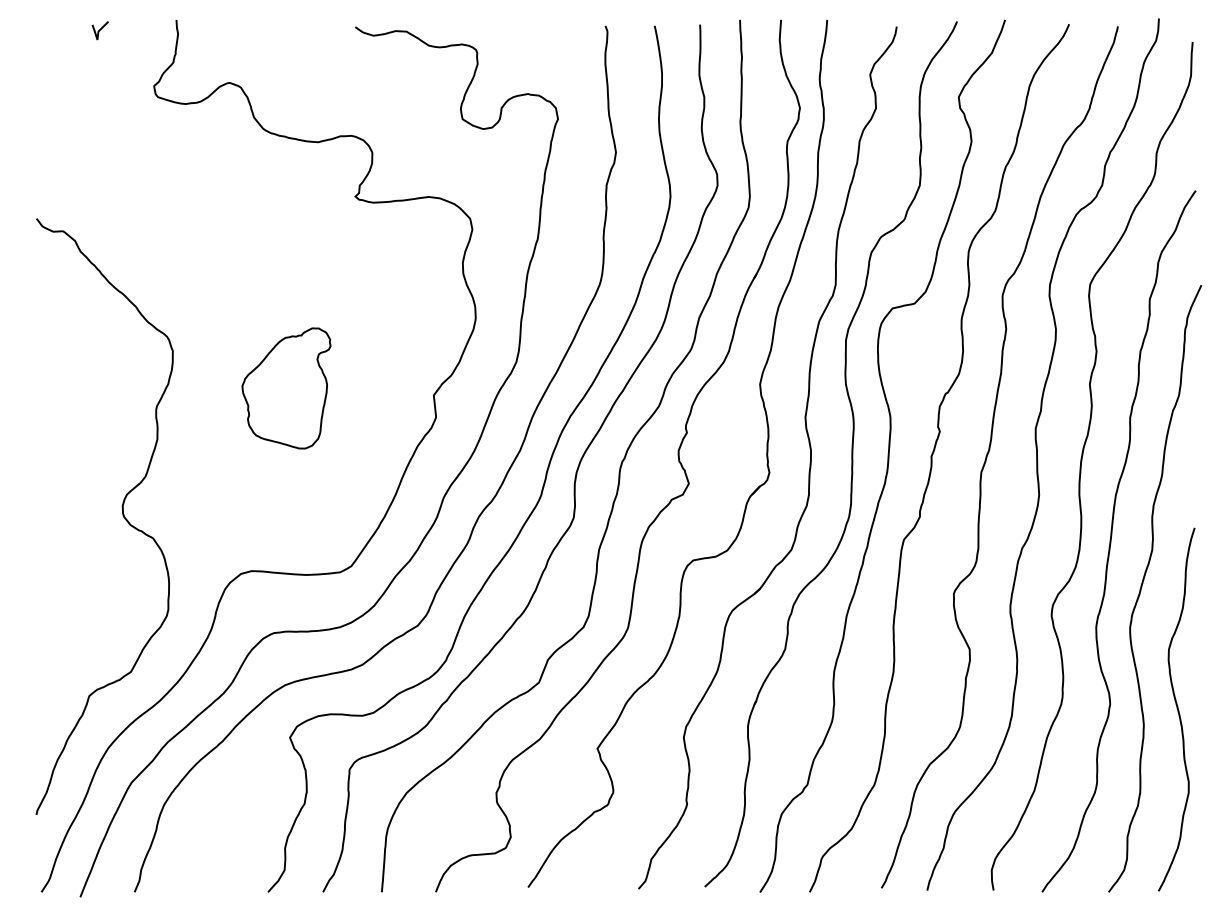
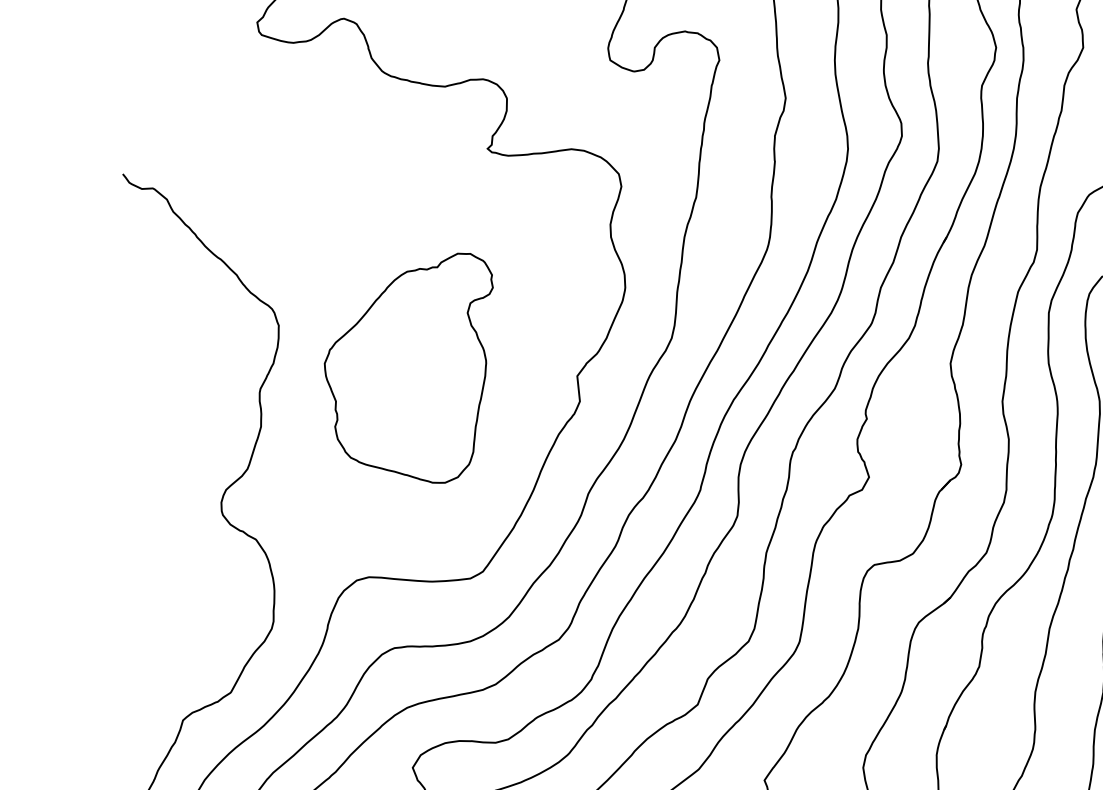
part: (286, 388) -> (408, 368), size x1.67

